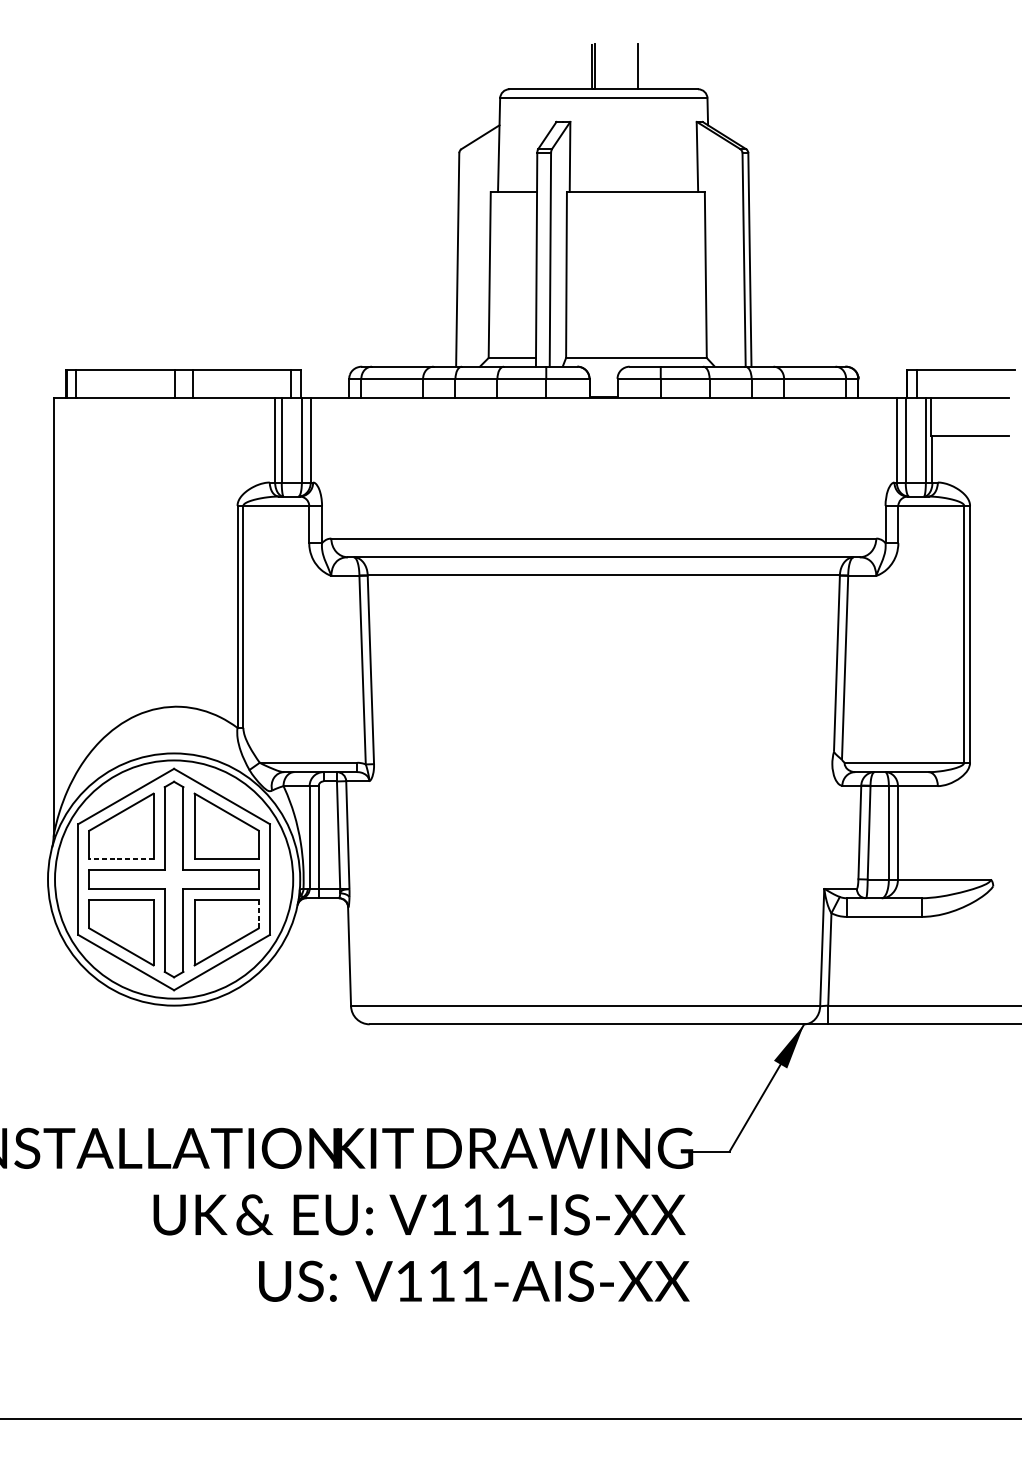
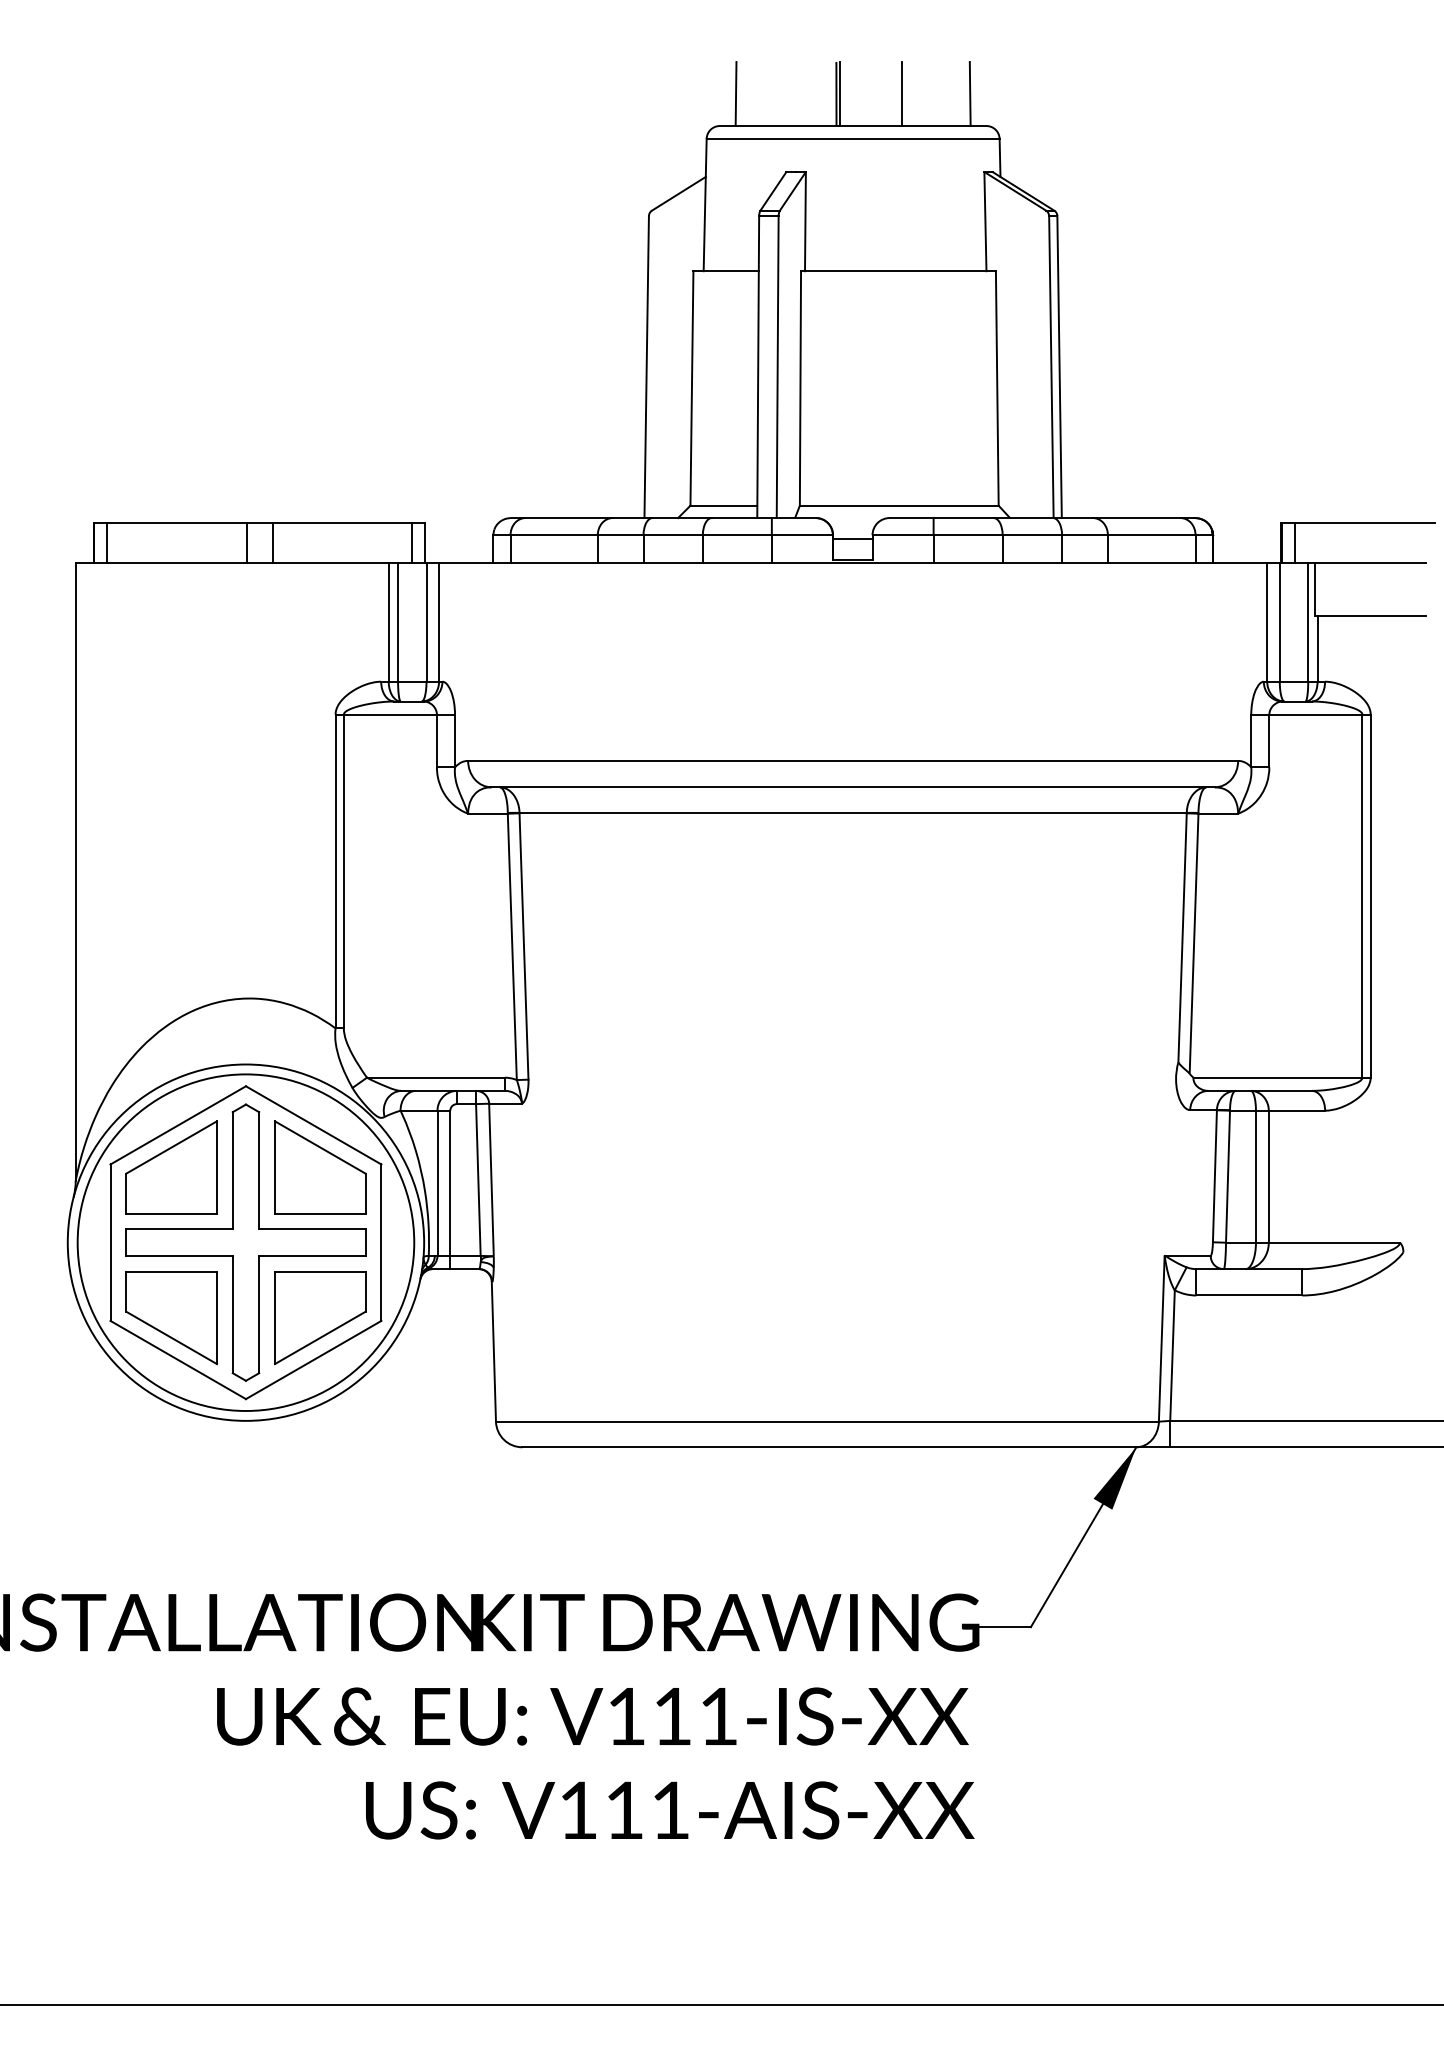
line: (520, 66) -> (735, 94), added
line: (686, 66) -> (969, 94), added
line: (603, 381) -> (852, 538), added
line: (121, 858) -> (171, 1213), dashed -> solid
line: (258, 914) -> (365, 1292), dashed -> solid

